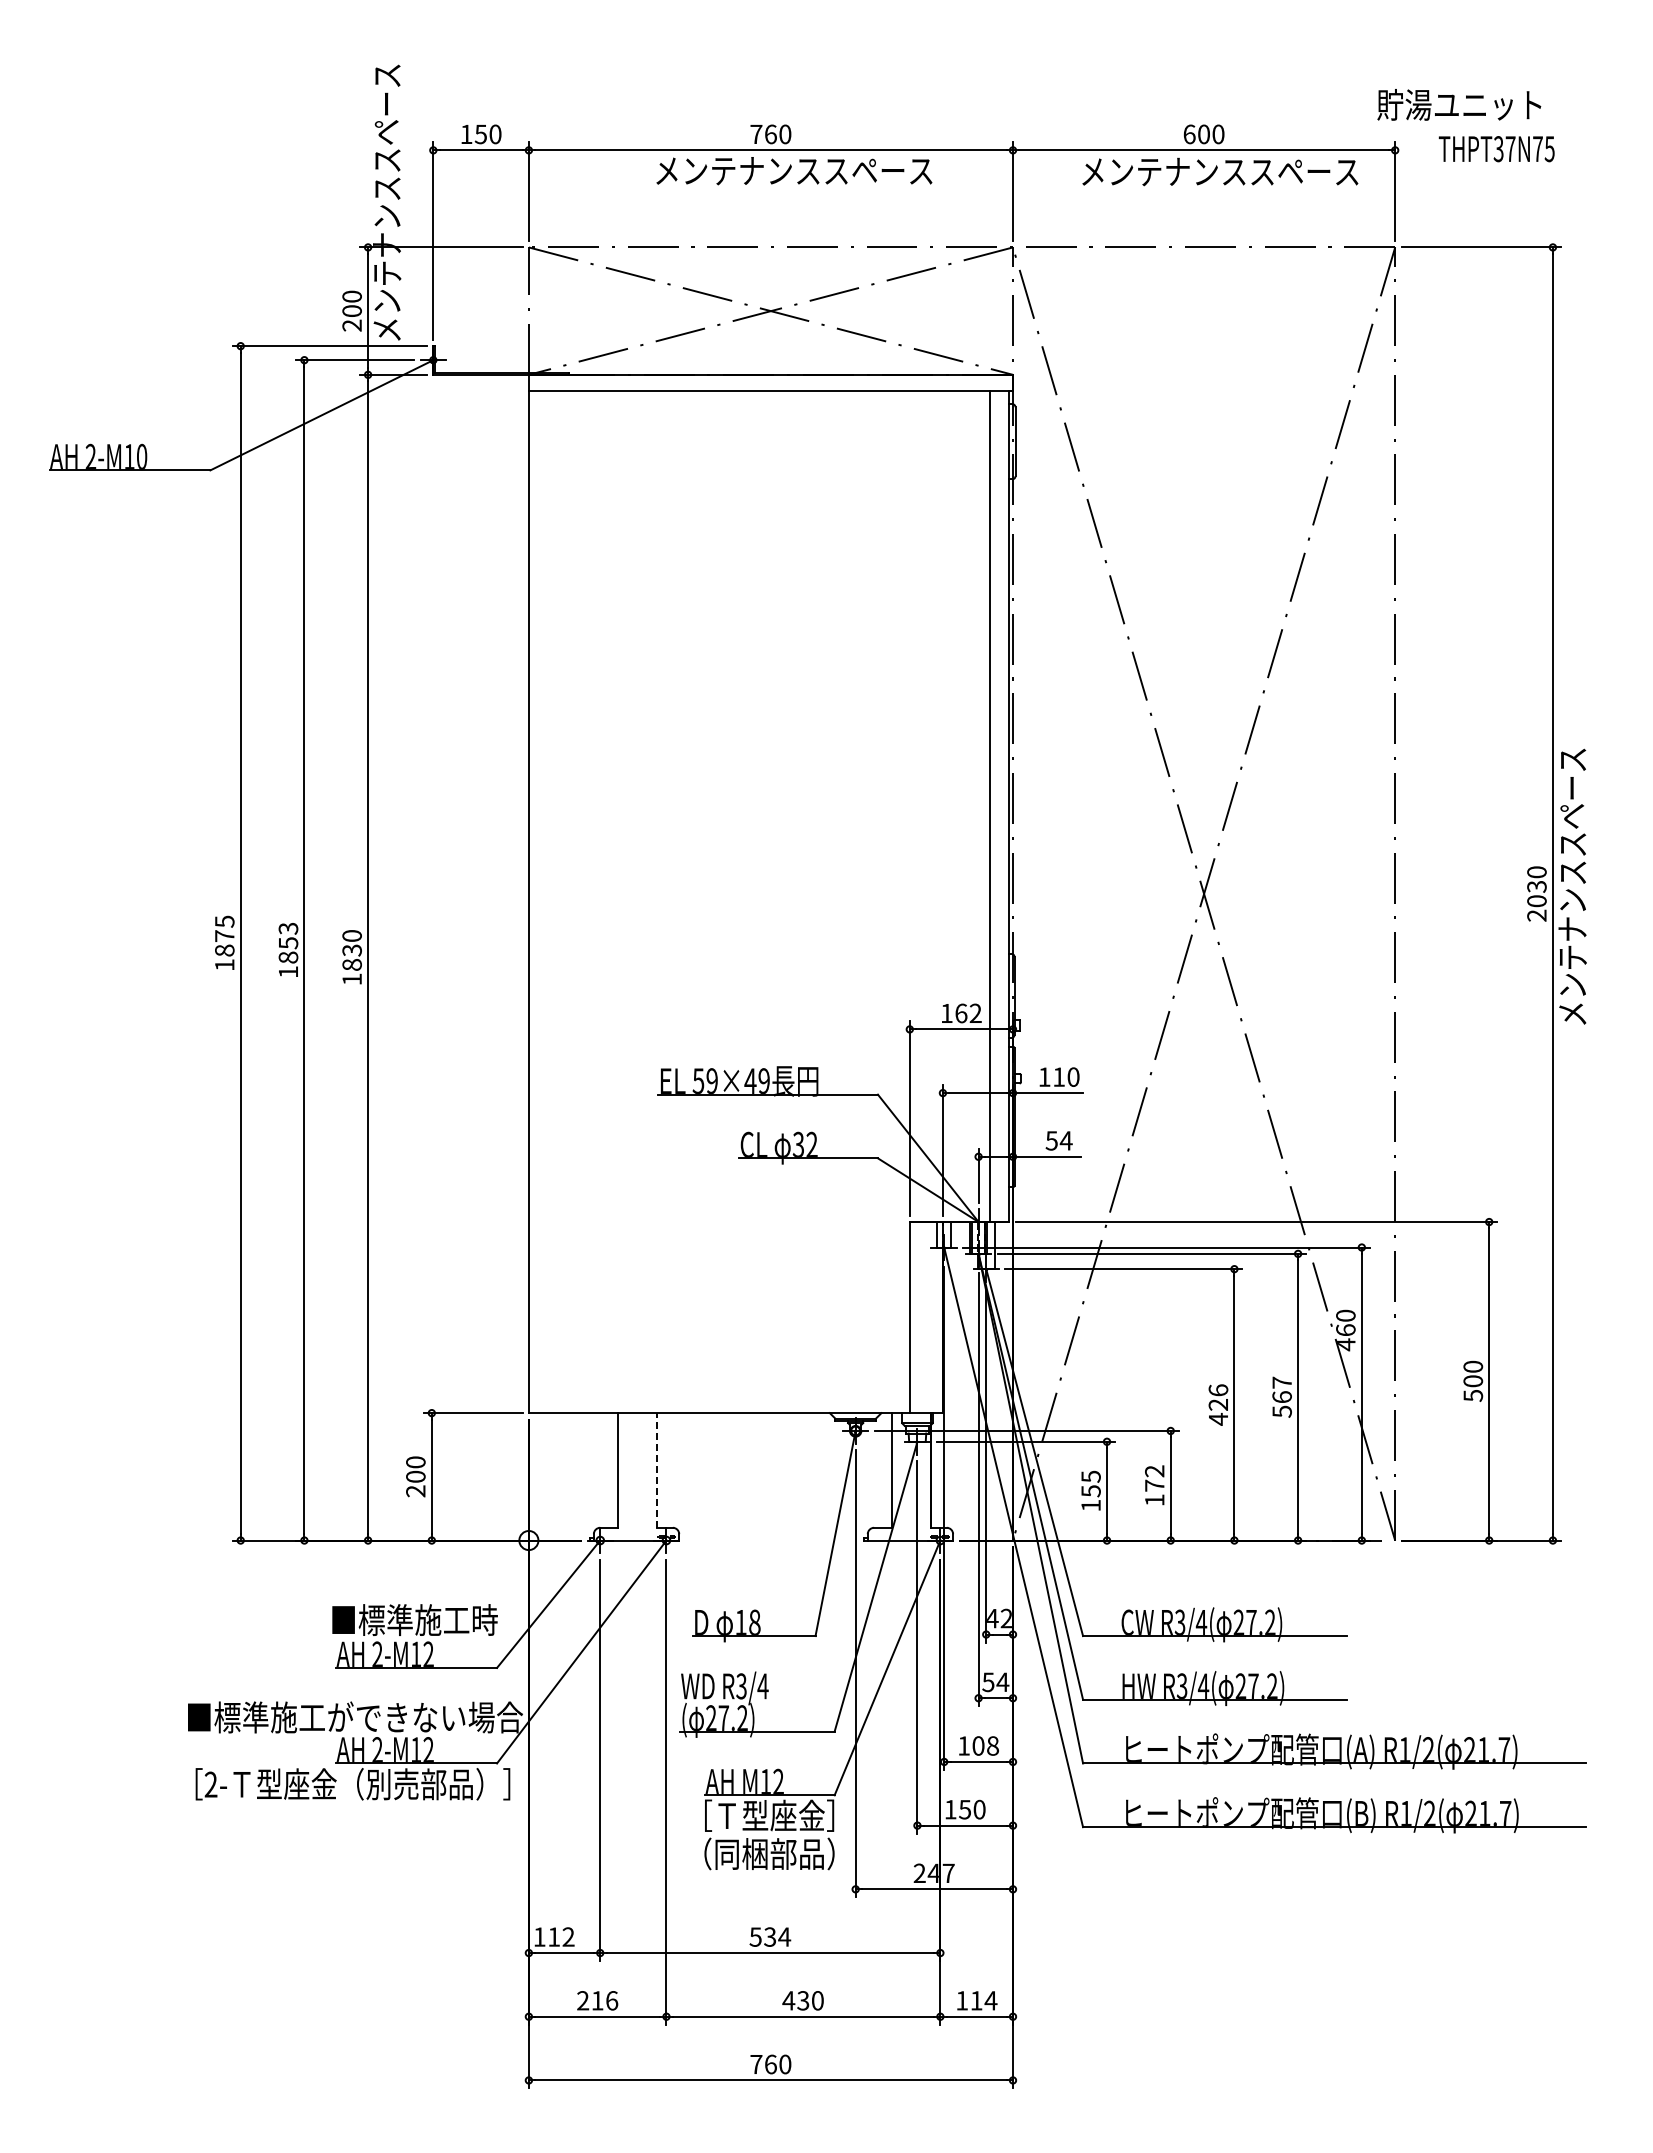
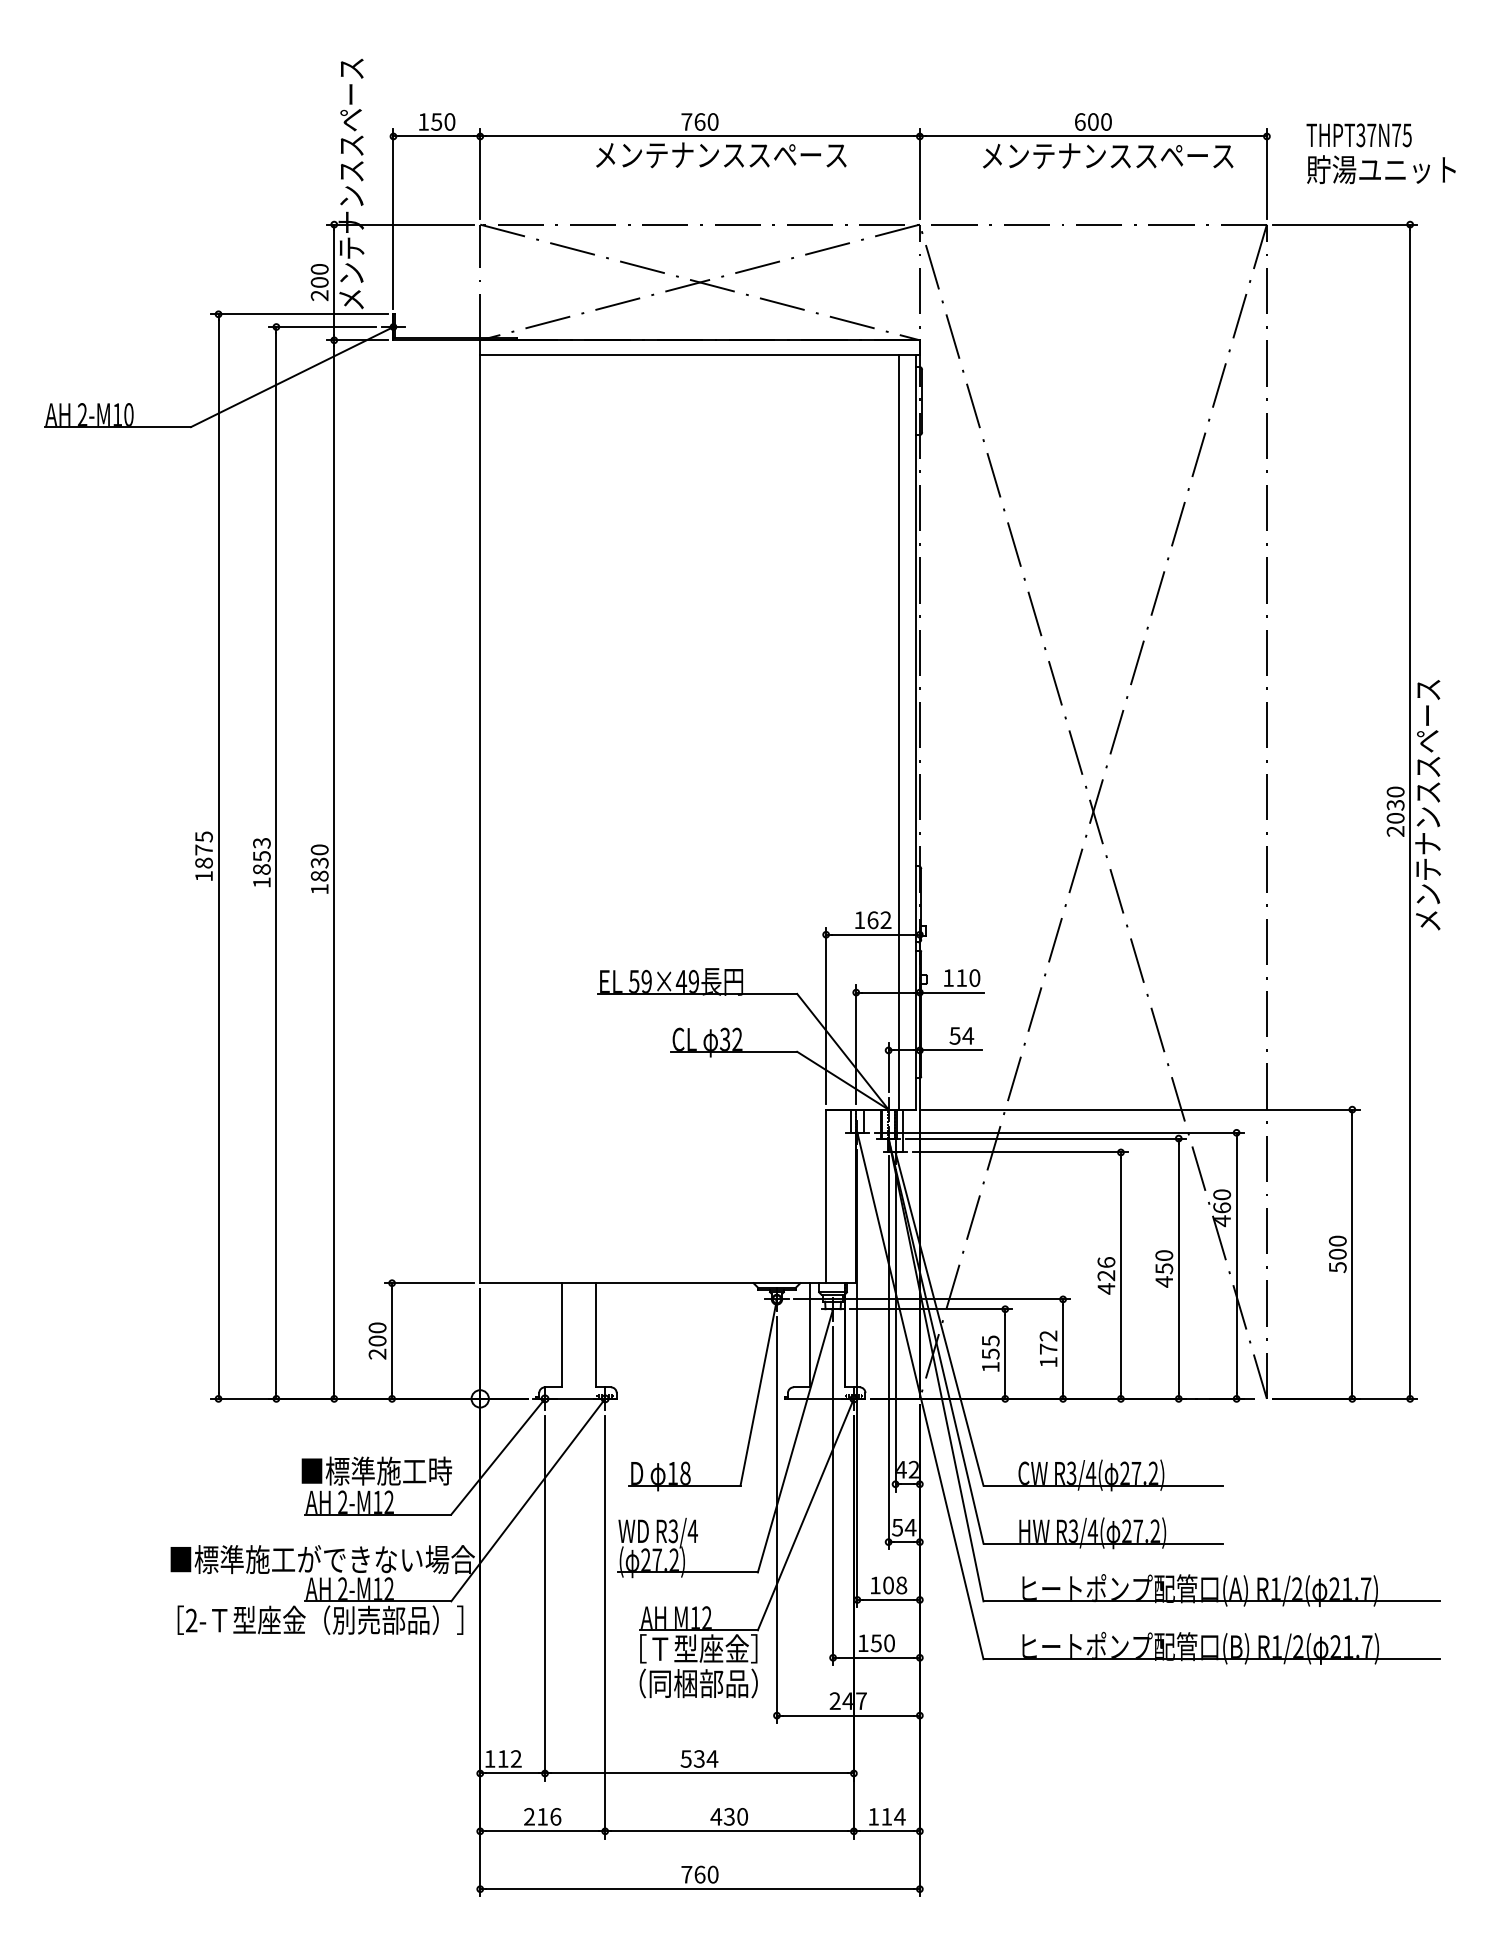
text: (1459, 104) -> (1381, 169), moved
text: (1281, 1397) -> (1163, 1269), 567 -> 450
line: (656, 1469) -> (596, 1334), dashed -> solid

